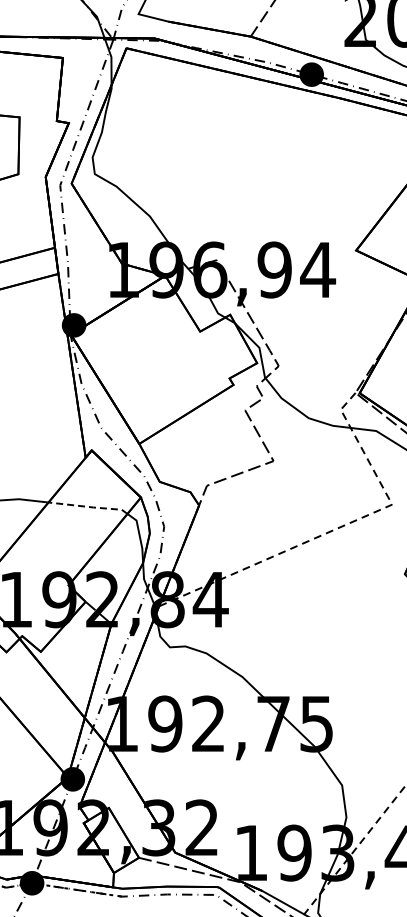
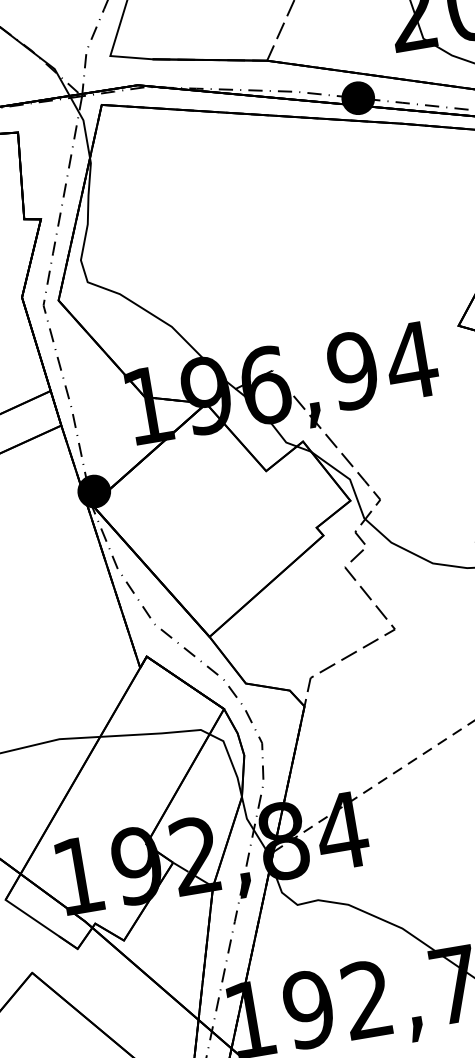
line: (90, 507) -> (158, 734), dashed -> solid

